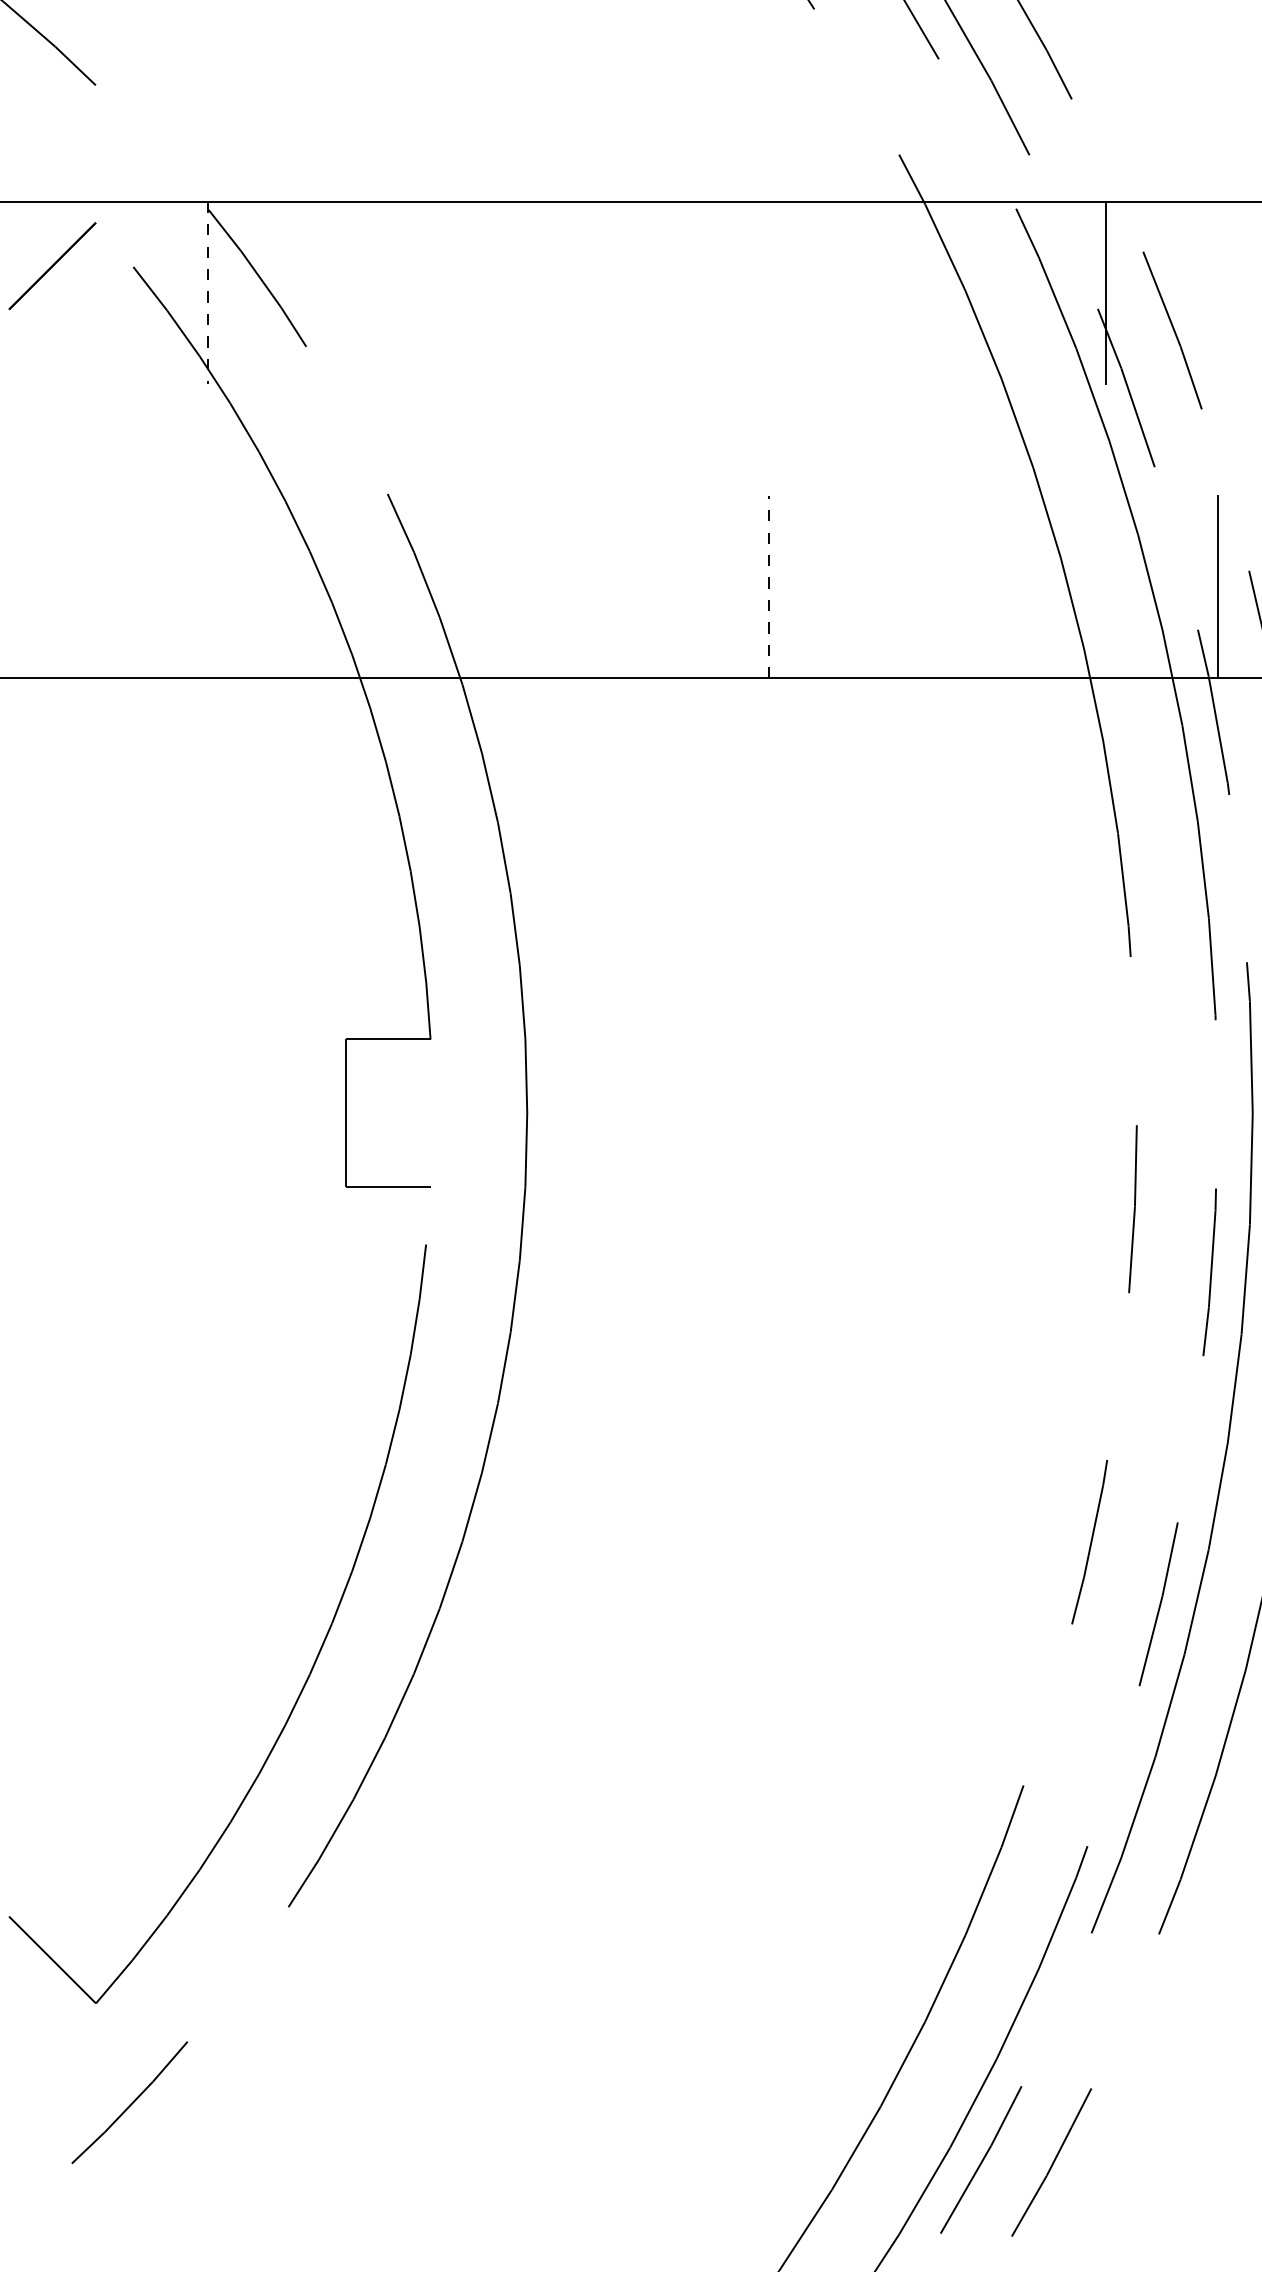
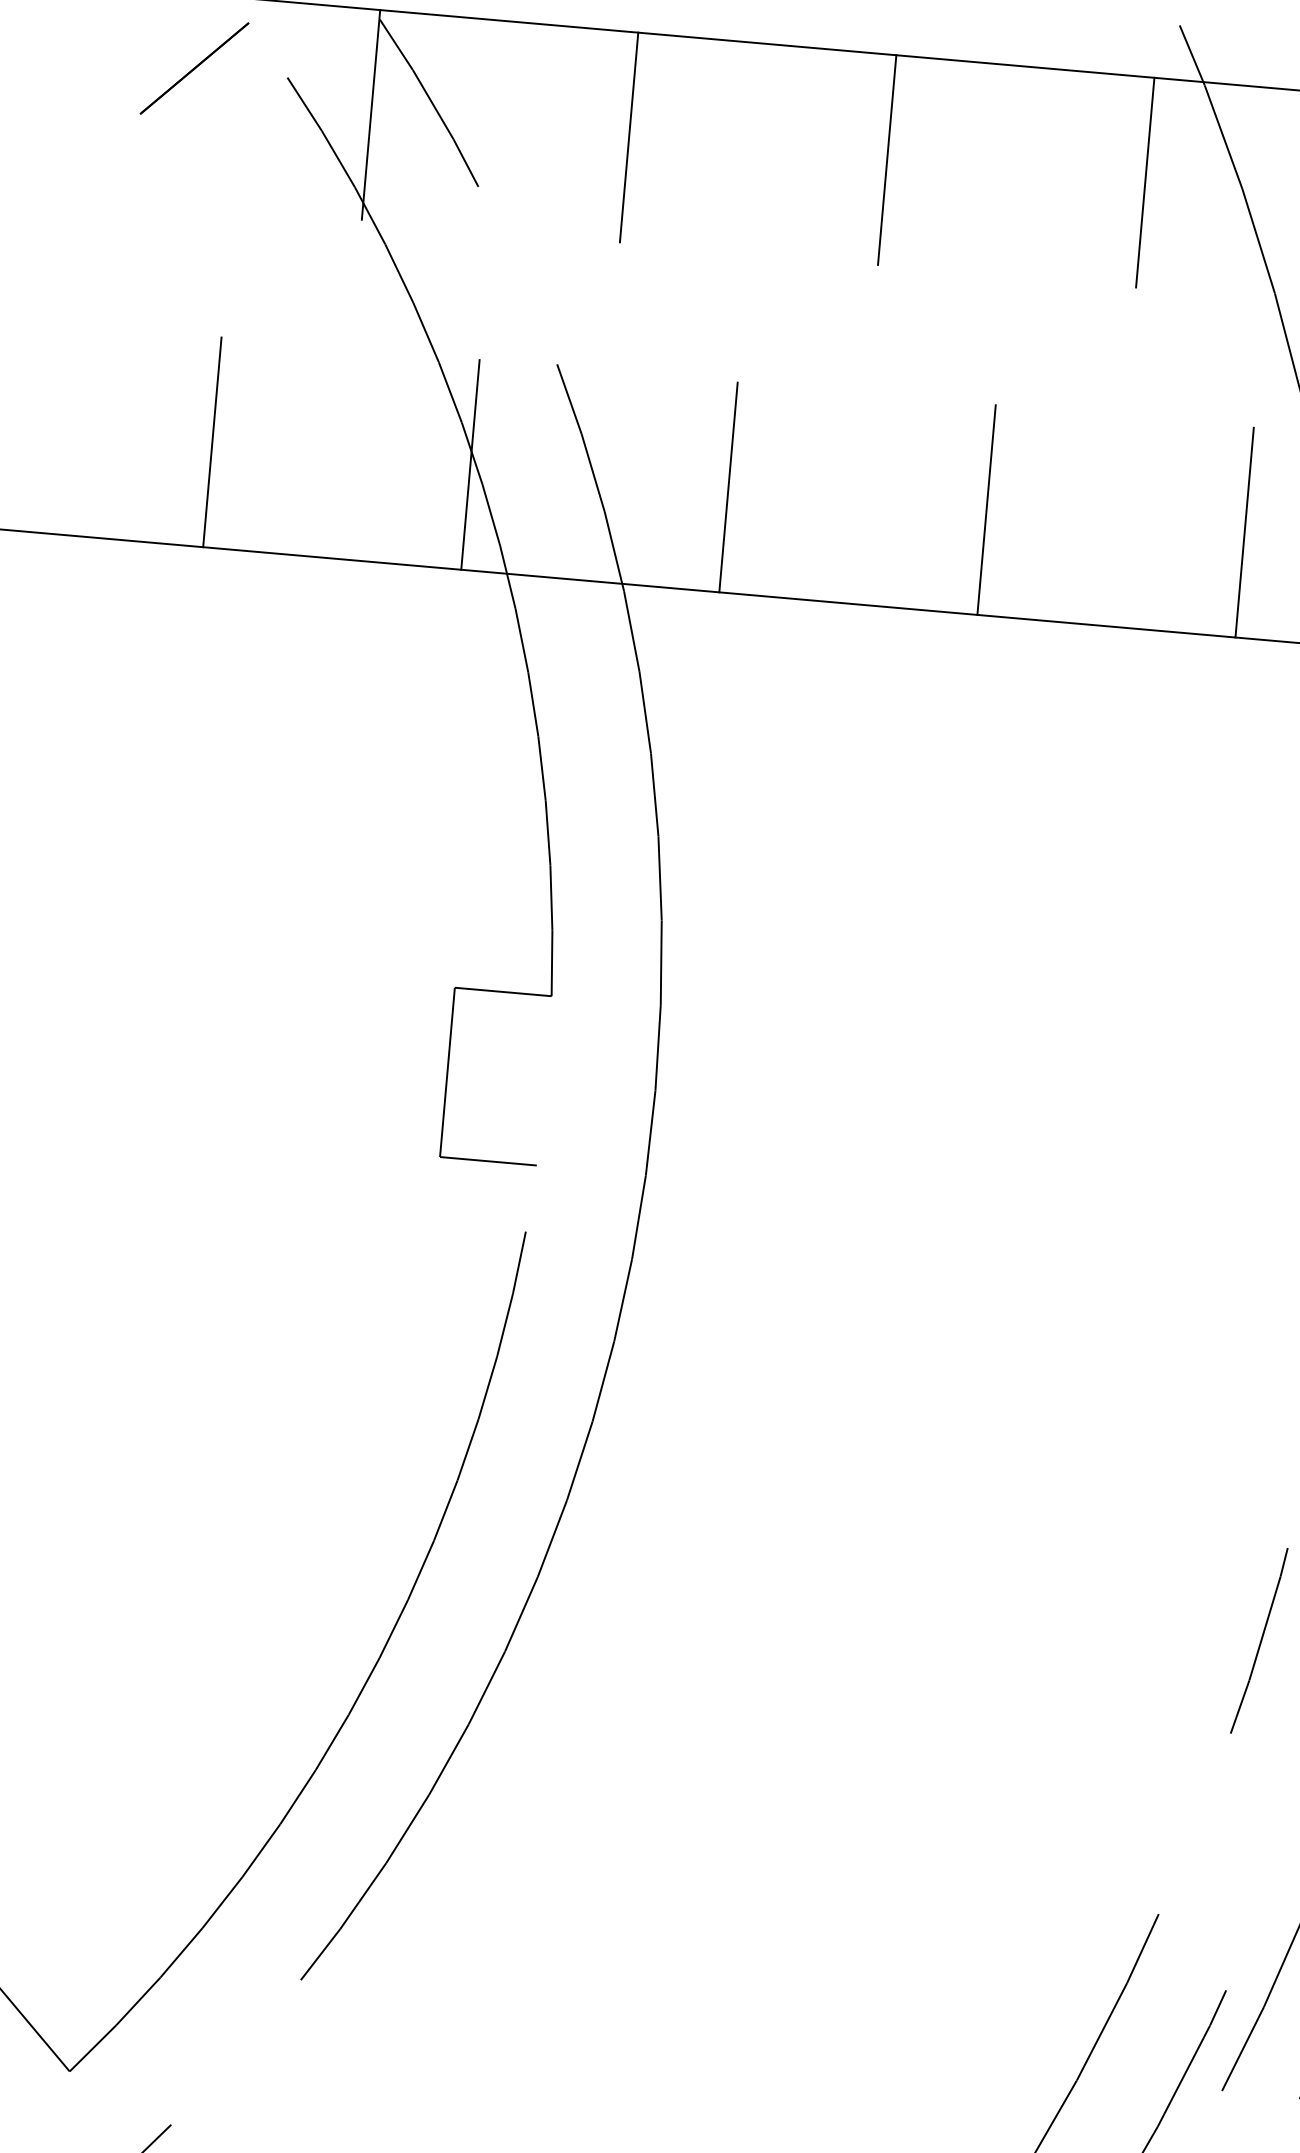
line: (432, 292) -> (629, 137), added
line: (656, 292) -> (886, 159), added
line: (881, 292) -> (1145, 182), added
line: (208, 293) -> (371, 115), dashed -> solid
line: (769, 586) -> (987, 509), dashed -> solid
line: (96, 587) -> (212, 442), added
line: (320, 587) -> (470, 465), added
line: (544, 587) -> (728, 487), added
line: (993, 587) -> (1244, 532), added

